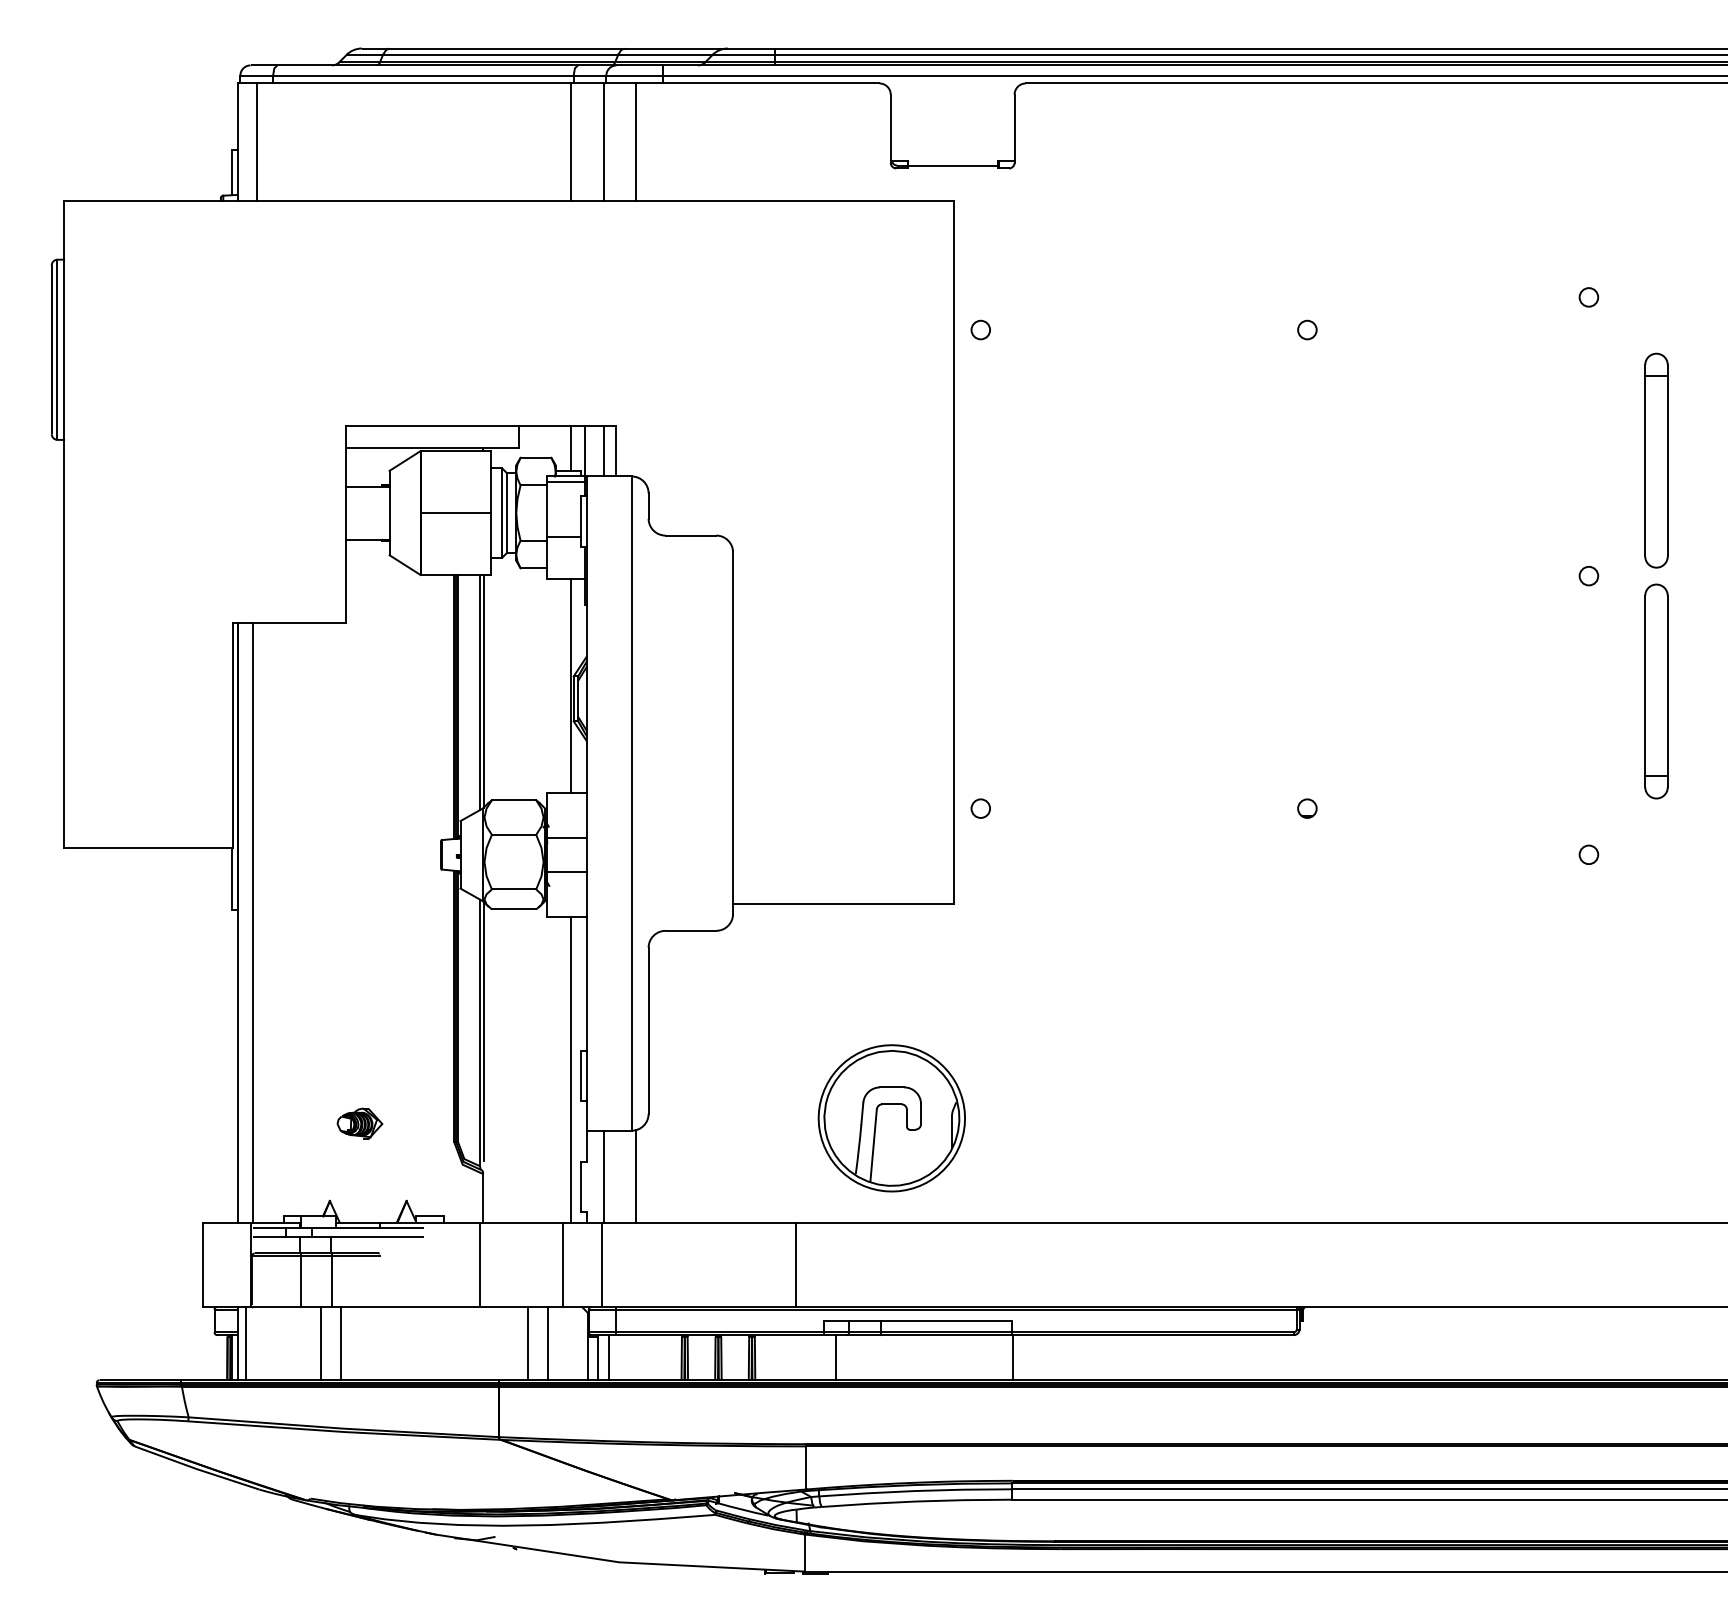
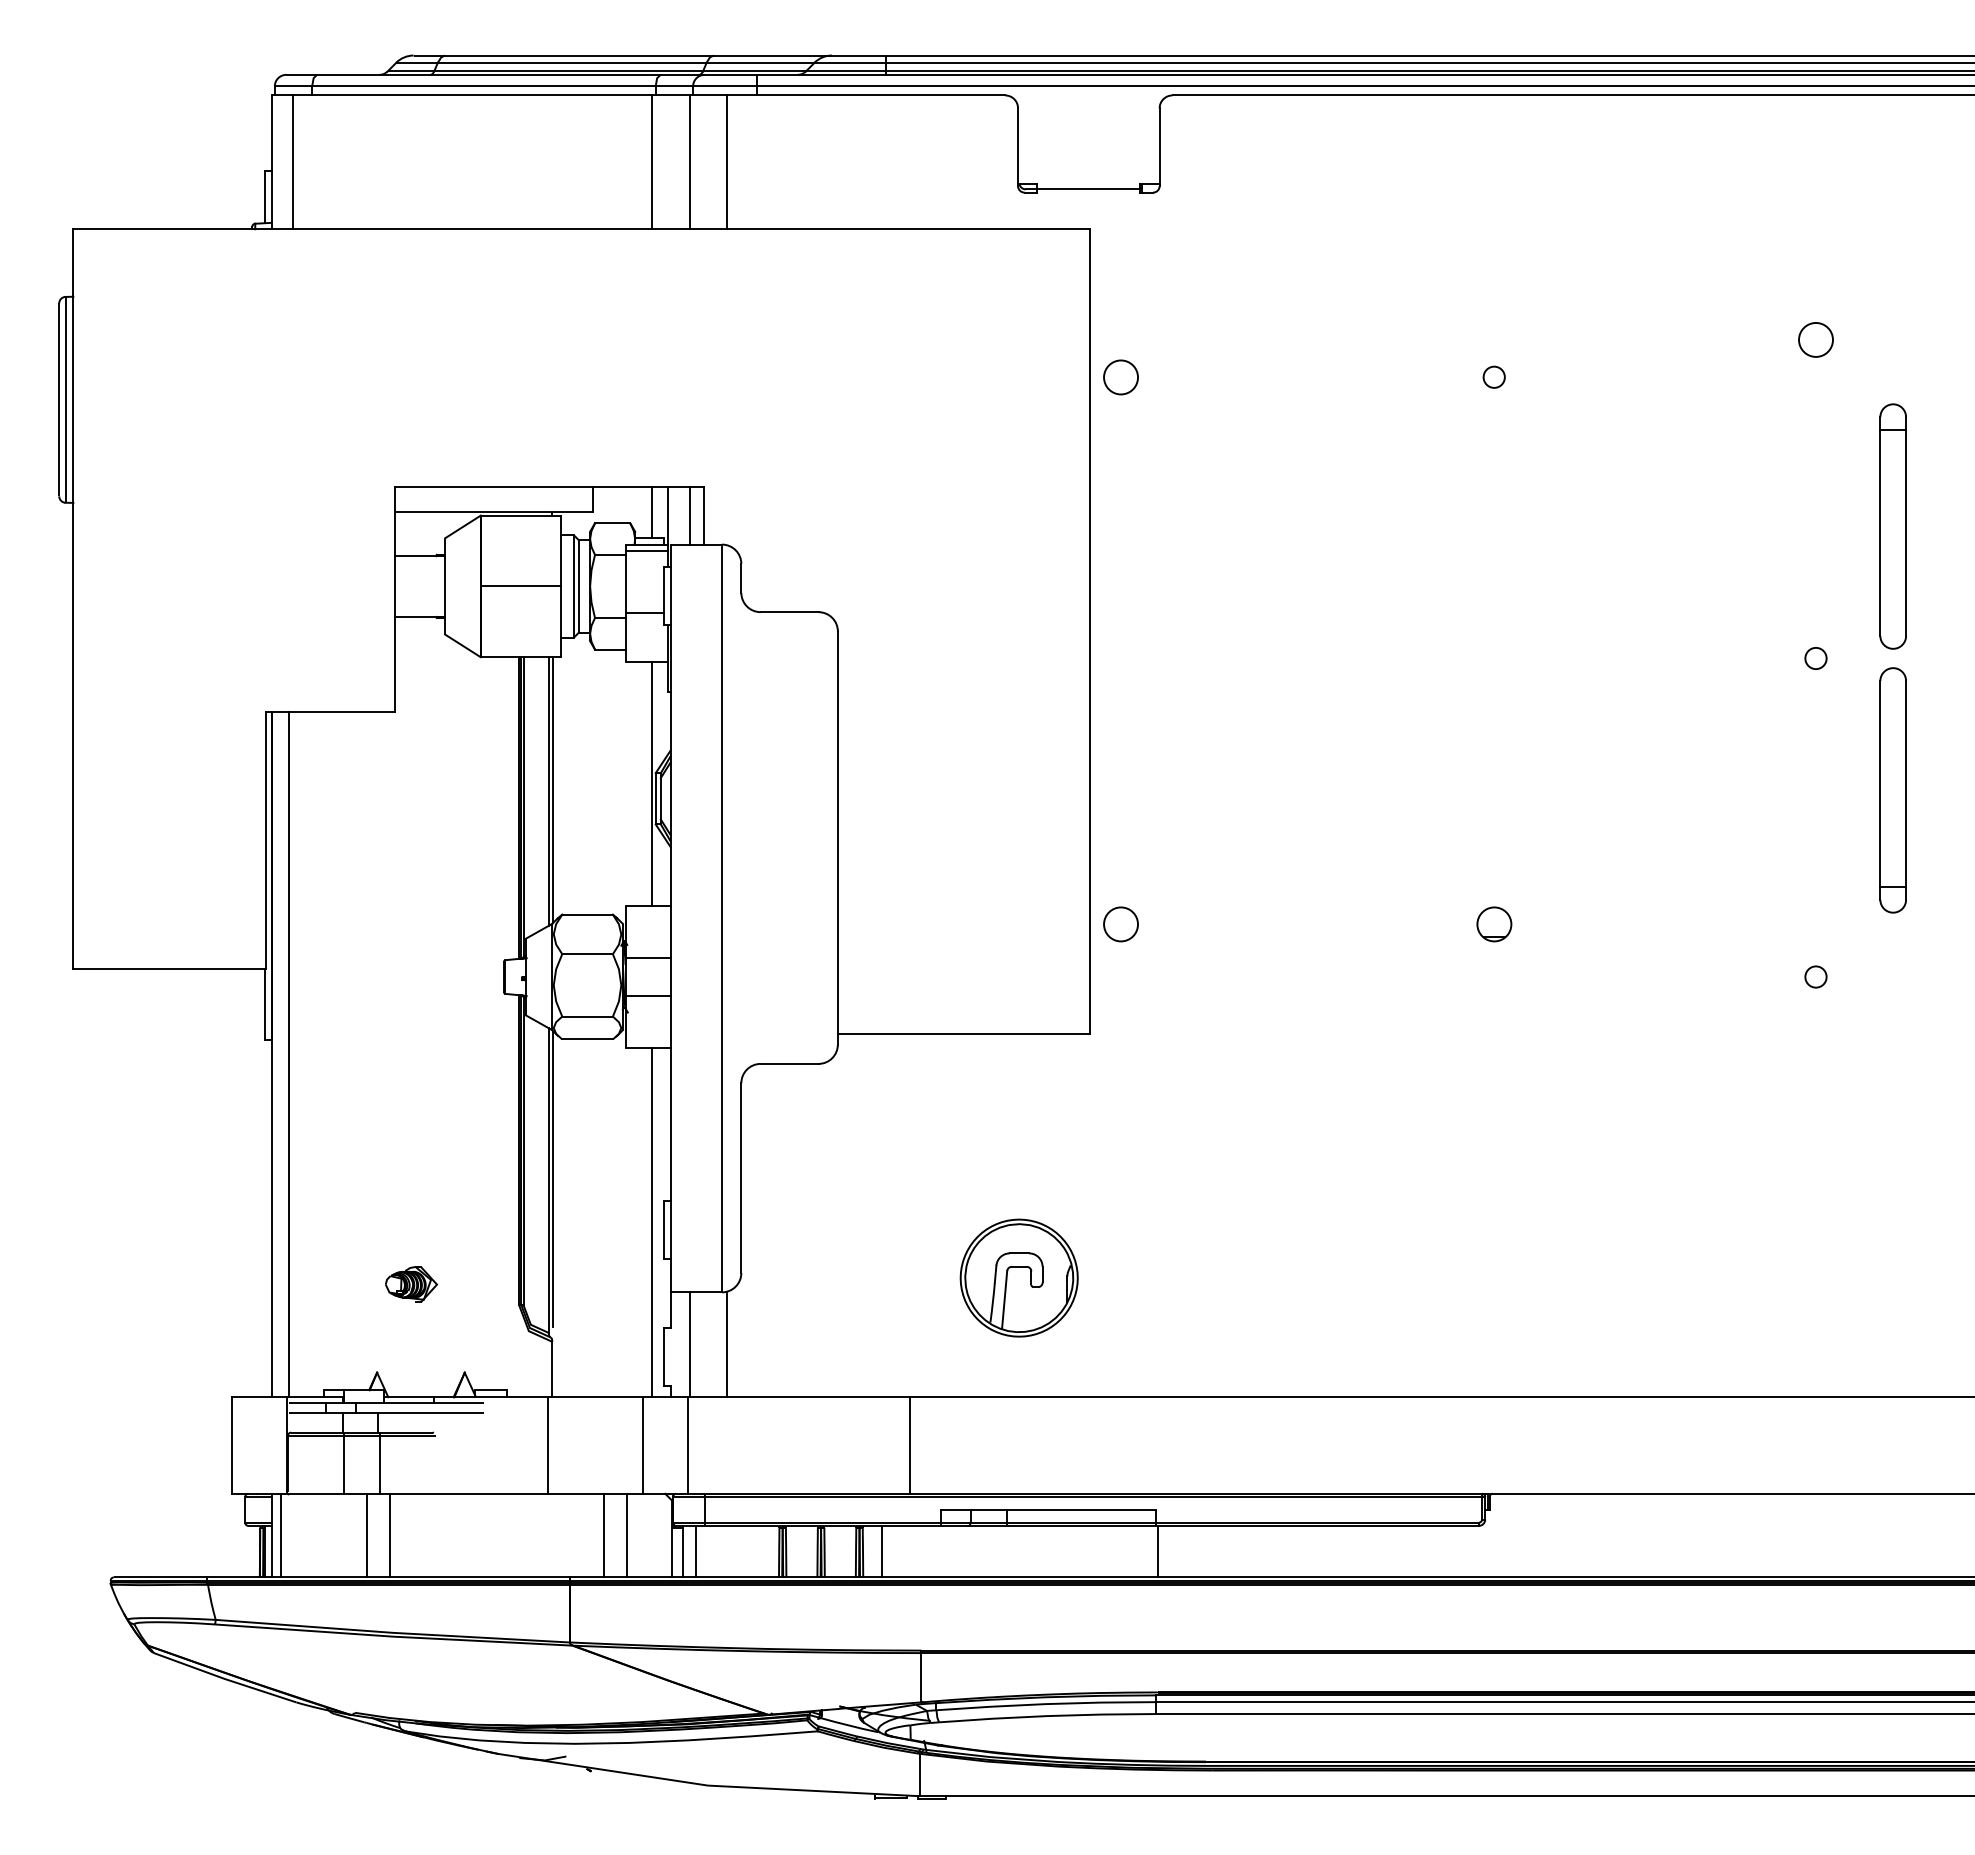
circle: (1588, 297) -> (1815, 339), size x1.6
circle: (980, 329) -> (1120, 376), size x1.6
circle: (980, 808) -> (1120, 923), size x1.6
part: (1306, 808) -> (1493, 923), size x1.6
part: (891, 1117) -> (1018, 1277), size x0.7
line: (836, 1357) -> (881, 1551), moved

